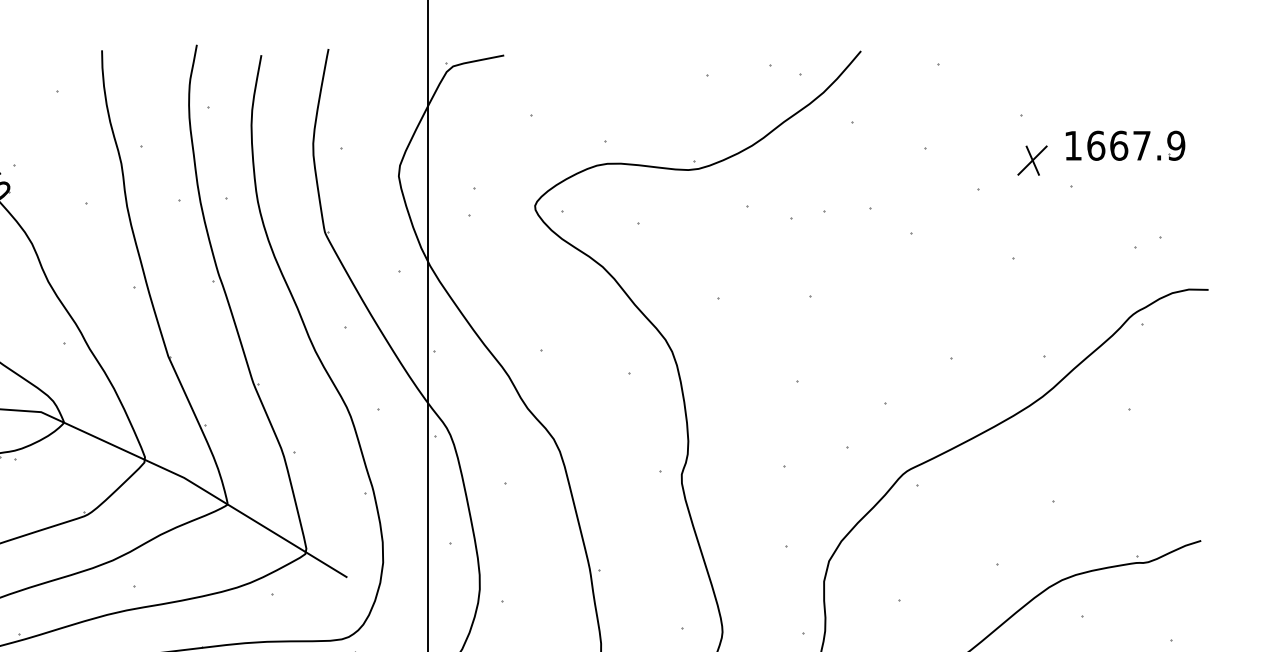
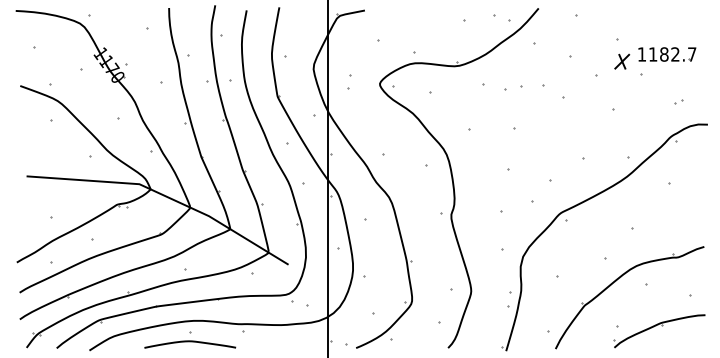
text: (1135, 145) -> (672, 54), 1667.9 -> 1182.7
part: (1148, 242) -> (678, 101), size x0.62

